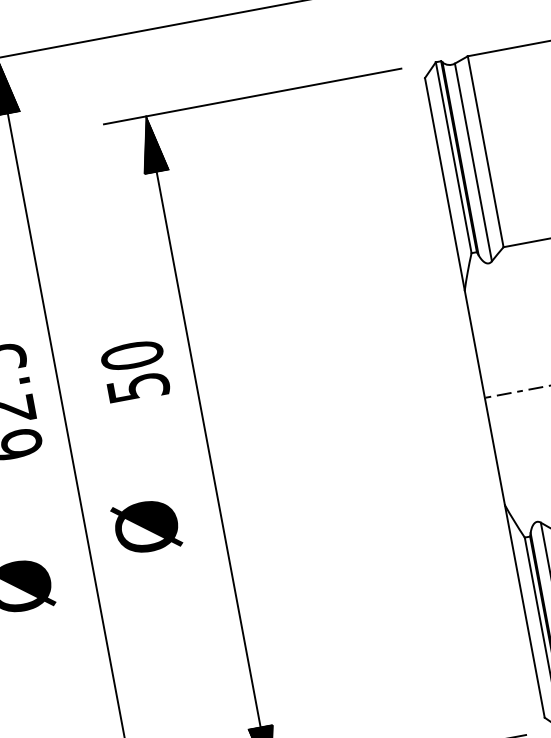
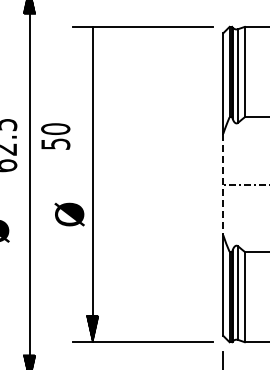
hatch: (151, 143) -> (92, 39), removed
text: (134, 371) -> (55, 136), moved
line: (485, 397) -> (223, 184), solid -> dashed
text: (146, 526) -> (69, 214), moved

